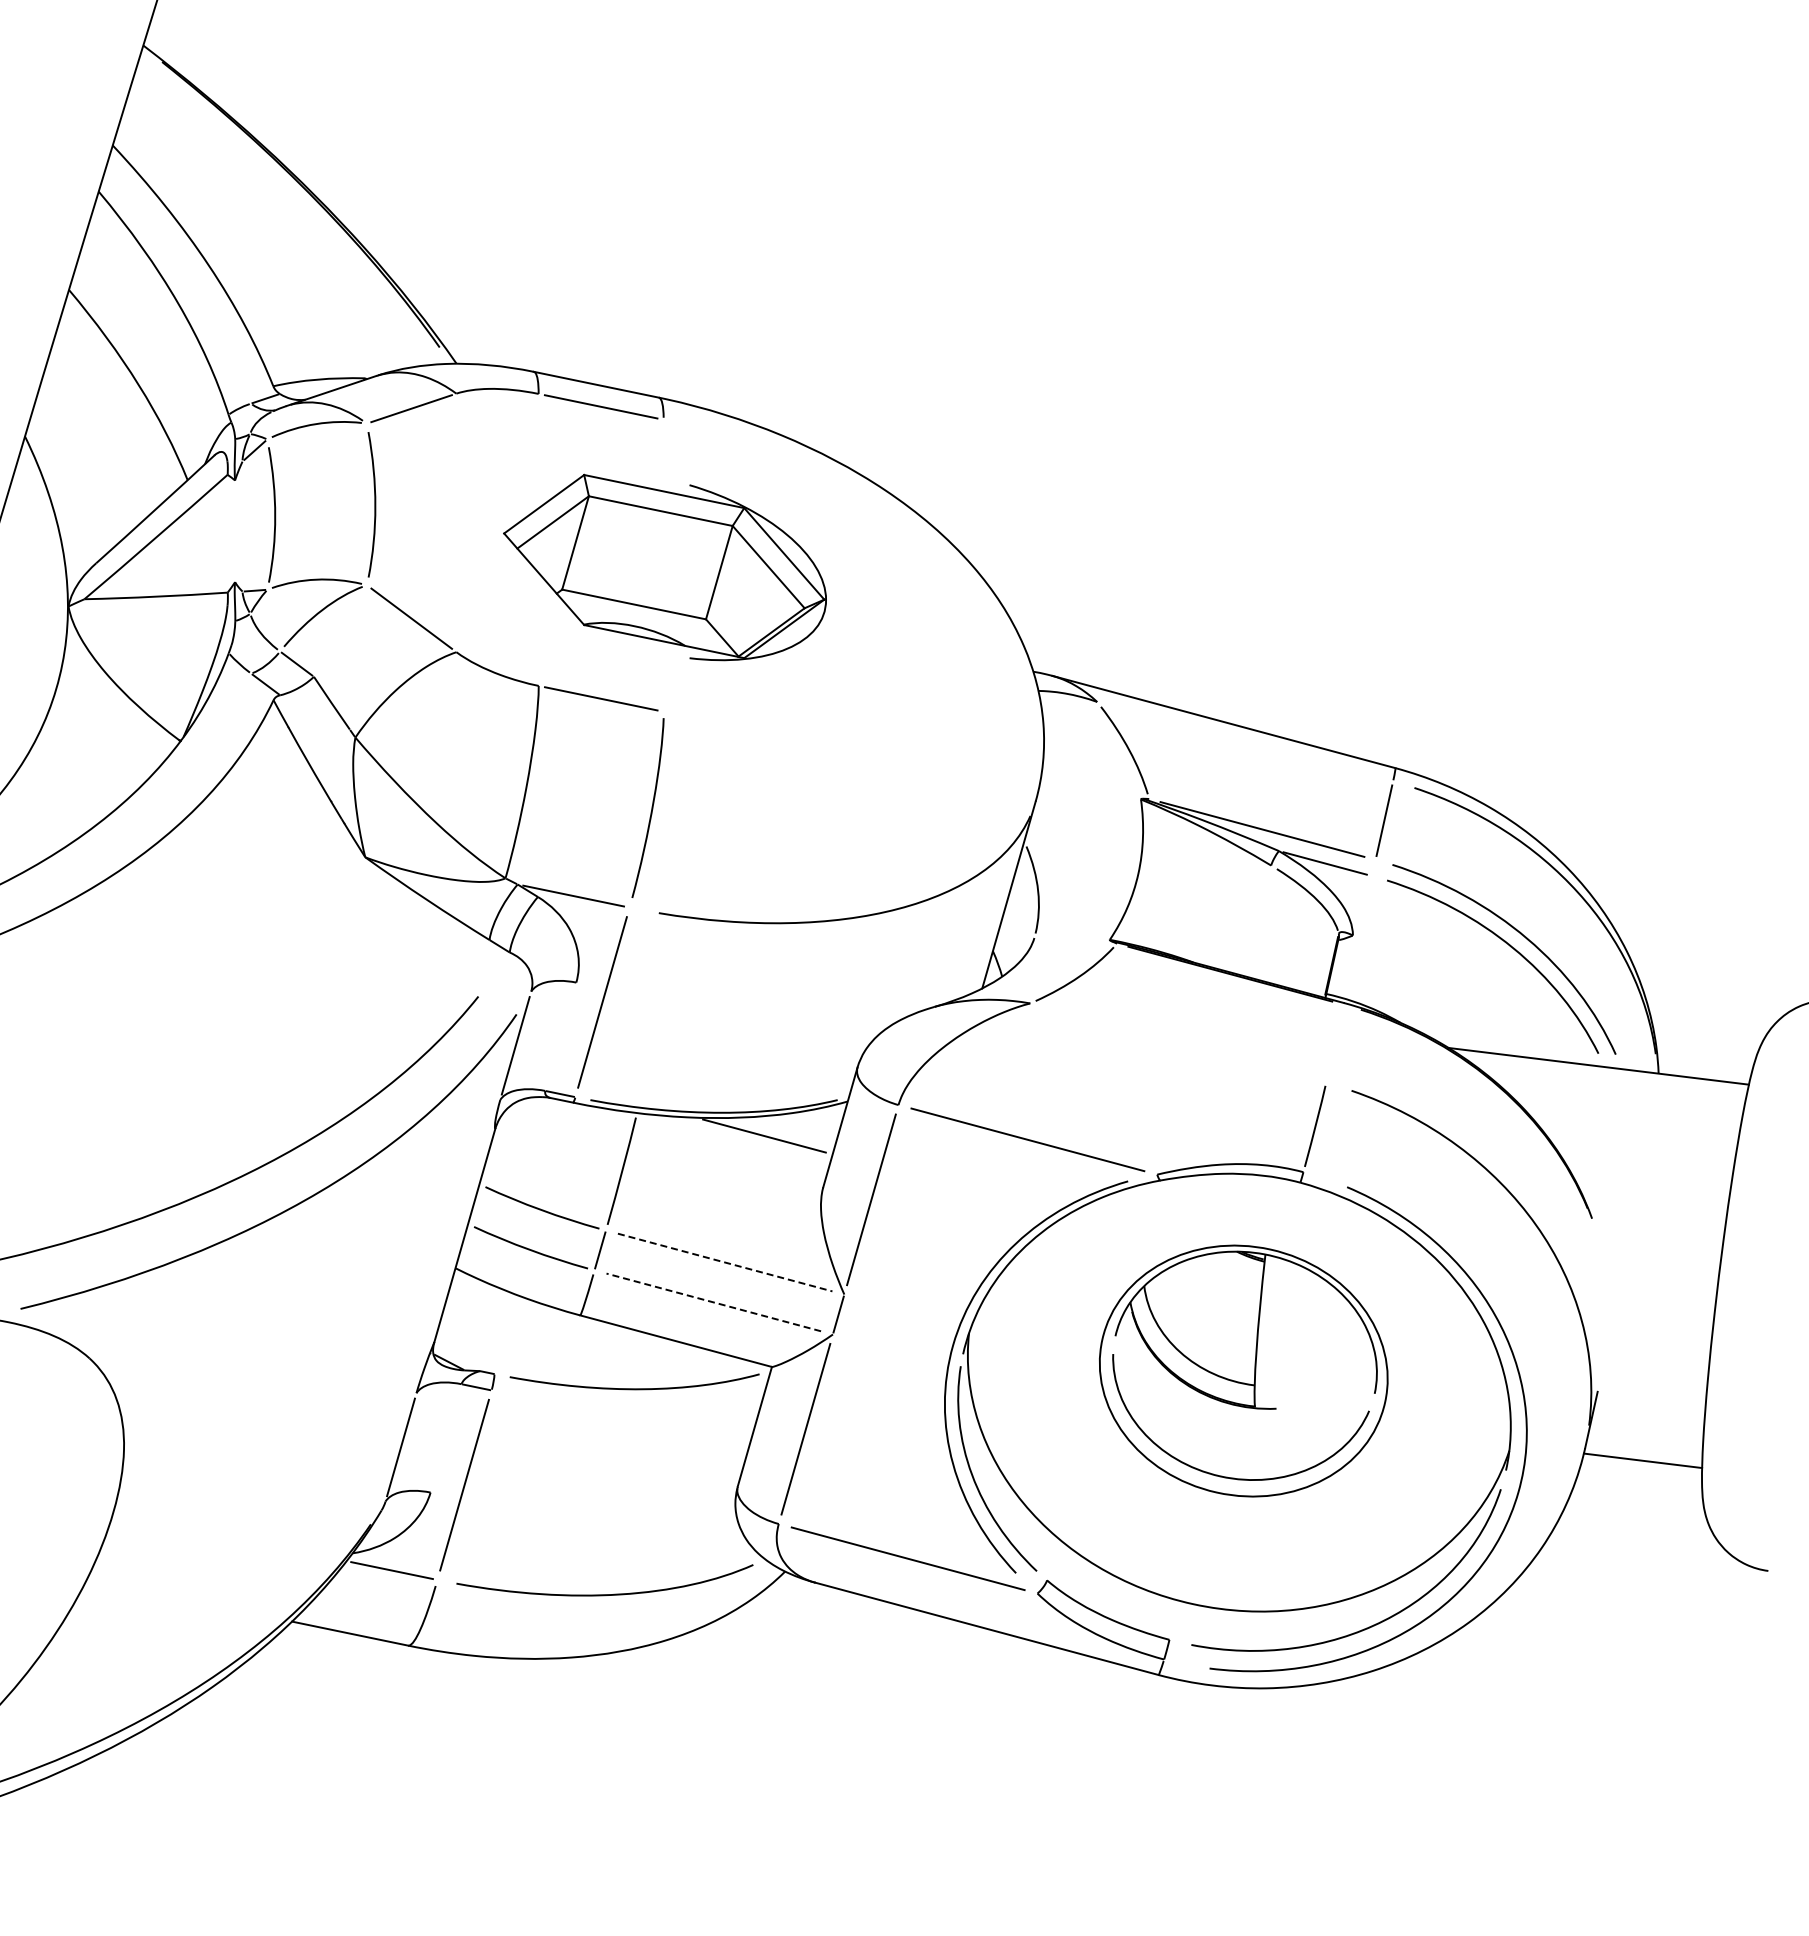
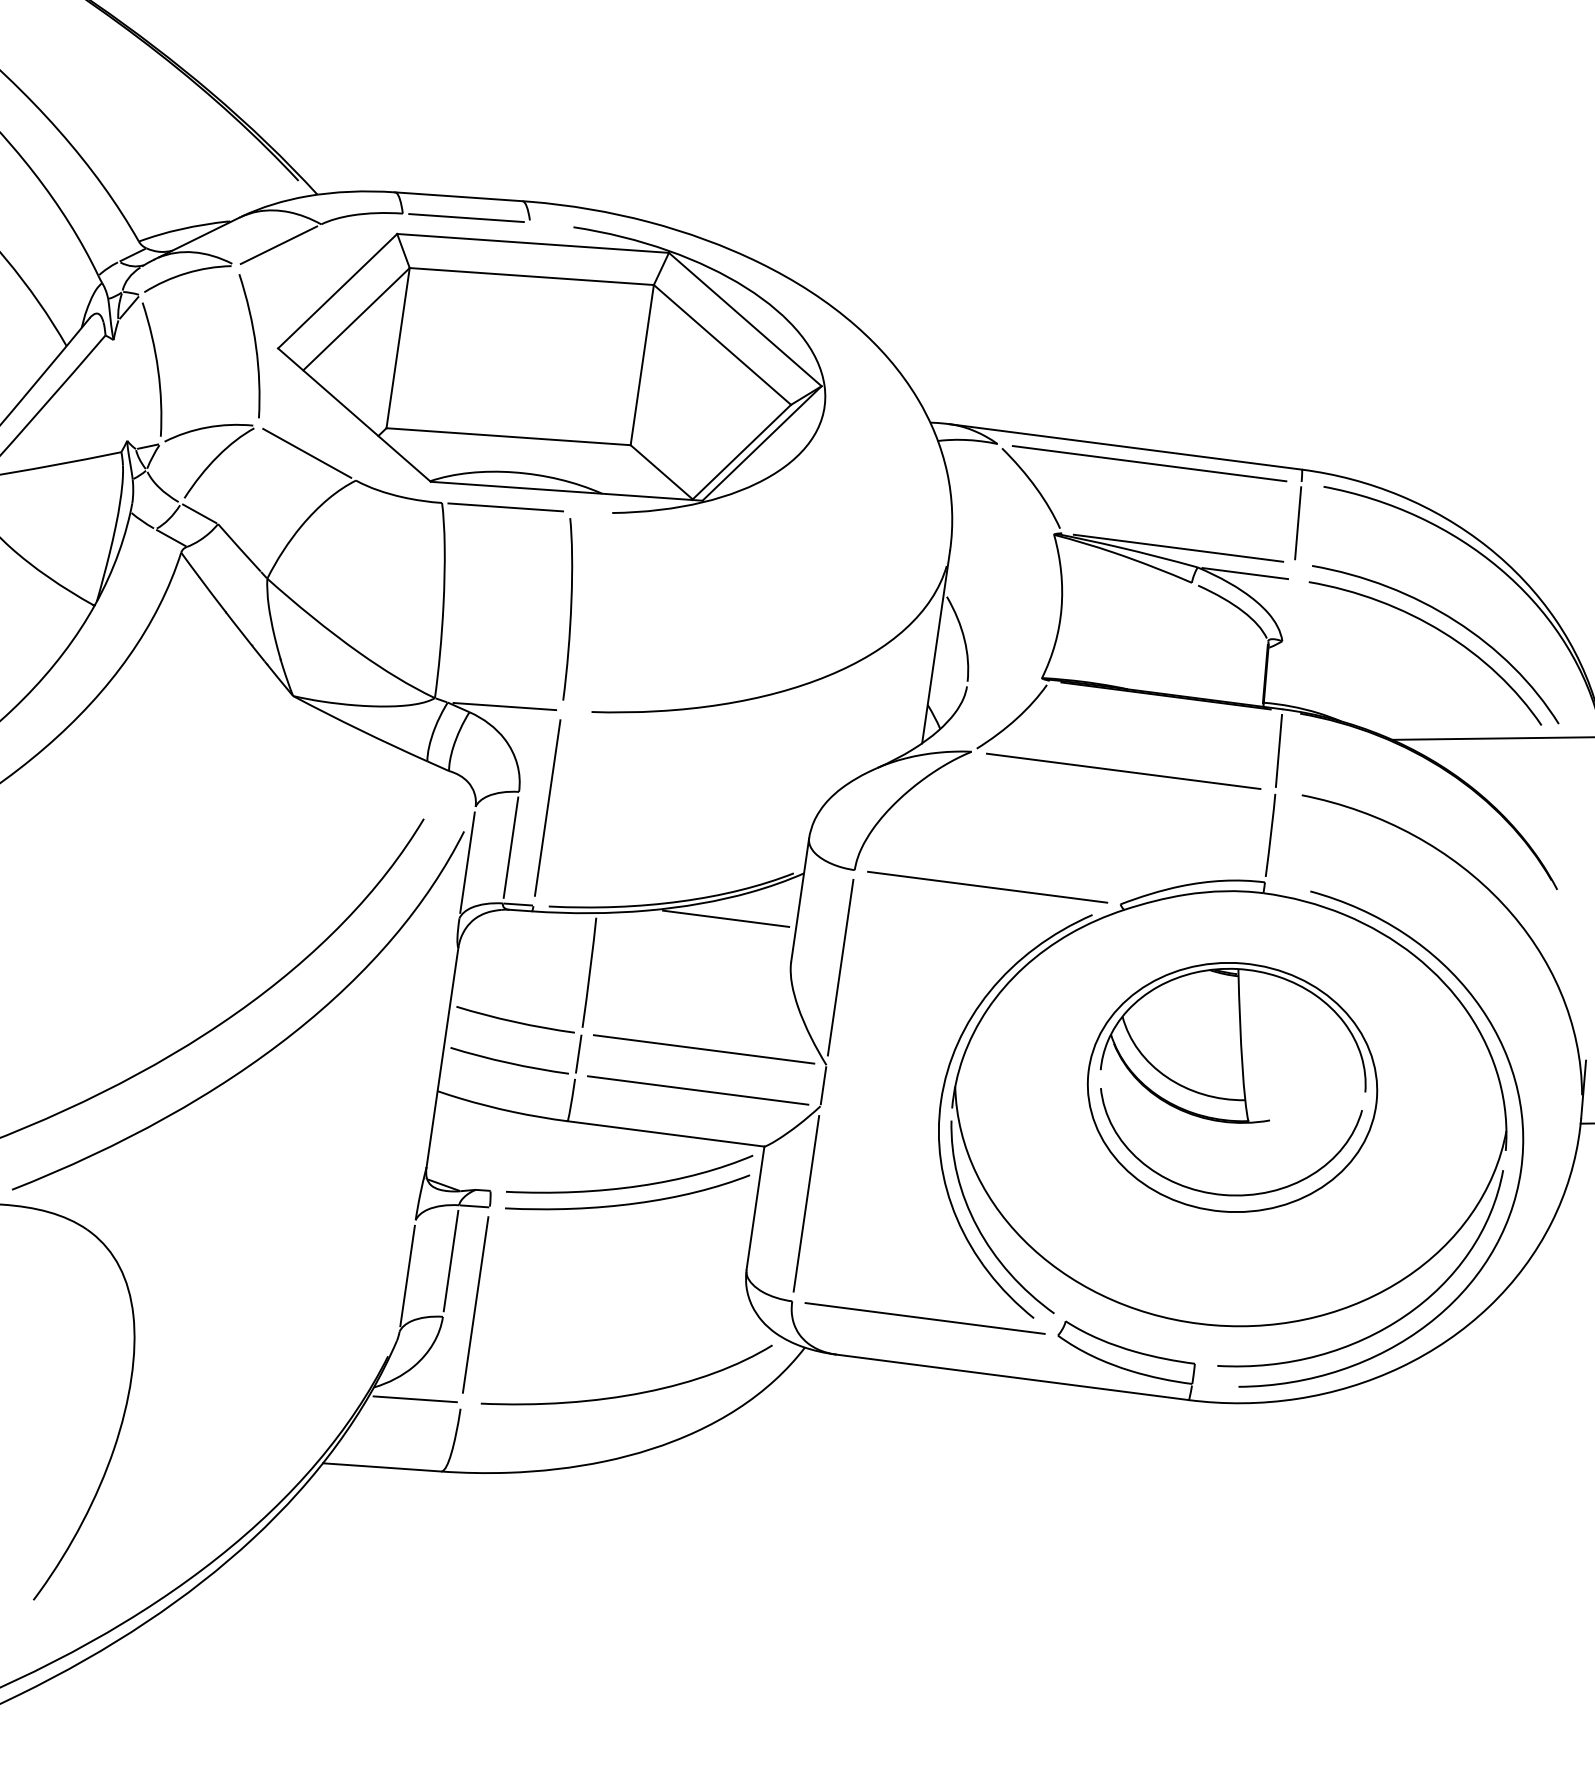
part: (664, 567) -> (550, 368), size x1.67
line: (1245, 741) -> (1149, 463), added
line: (560, 1036) -> (510, 847), added
line: (1178, 1043) -> (1123, 771), added
line: (1334, 1043) -> (1278, 750), added
line: (725, 1262) -> (704, 1049), dashed -> solid
line: (713, 1302) -> (697, 1090), dashed -> solid
curve: (629, 1405) -> (628, 1203), added
line: (445, 1438) -> (450, 1261), added

